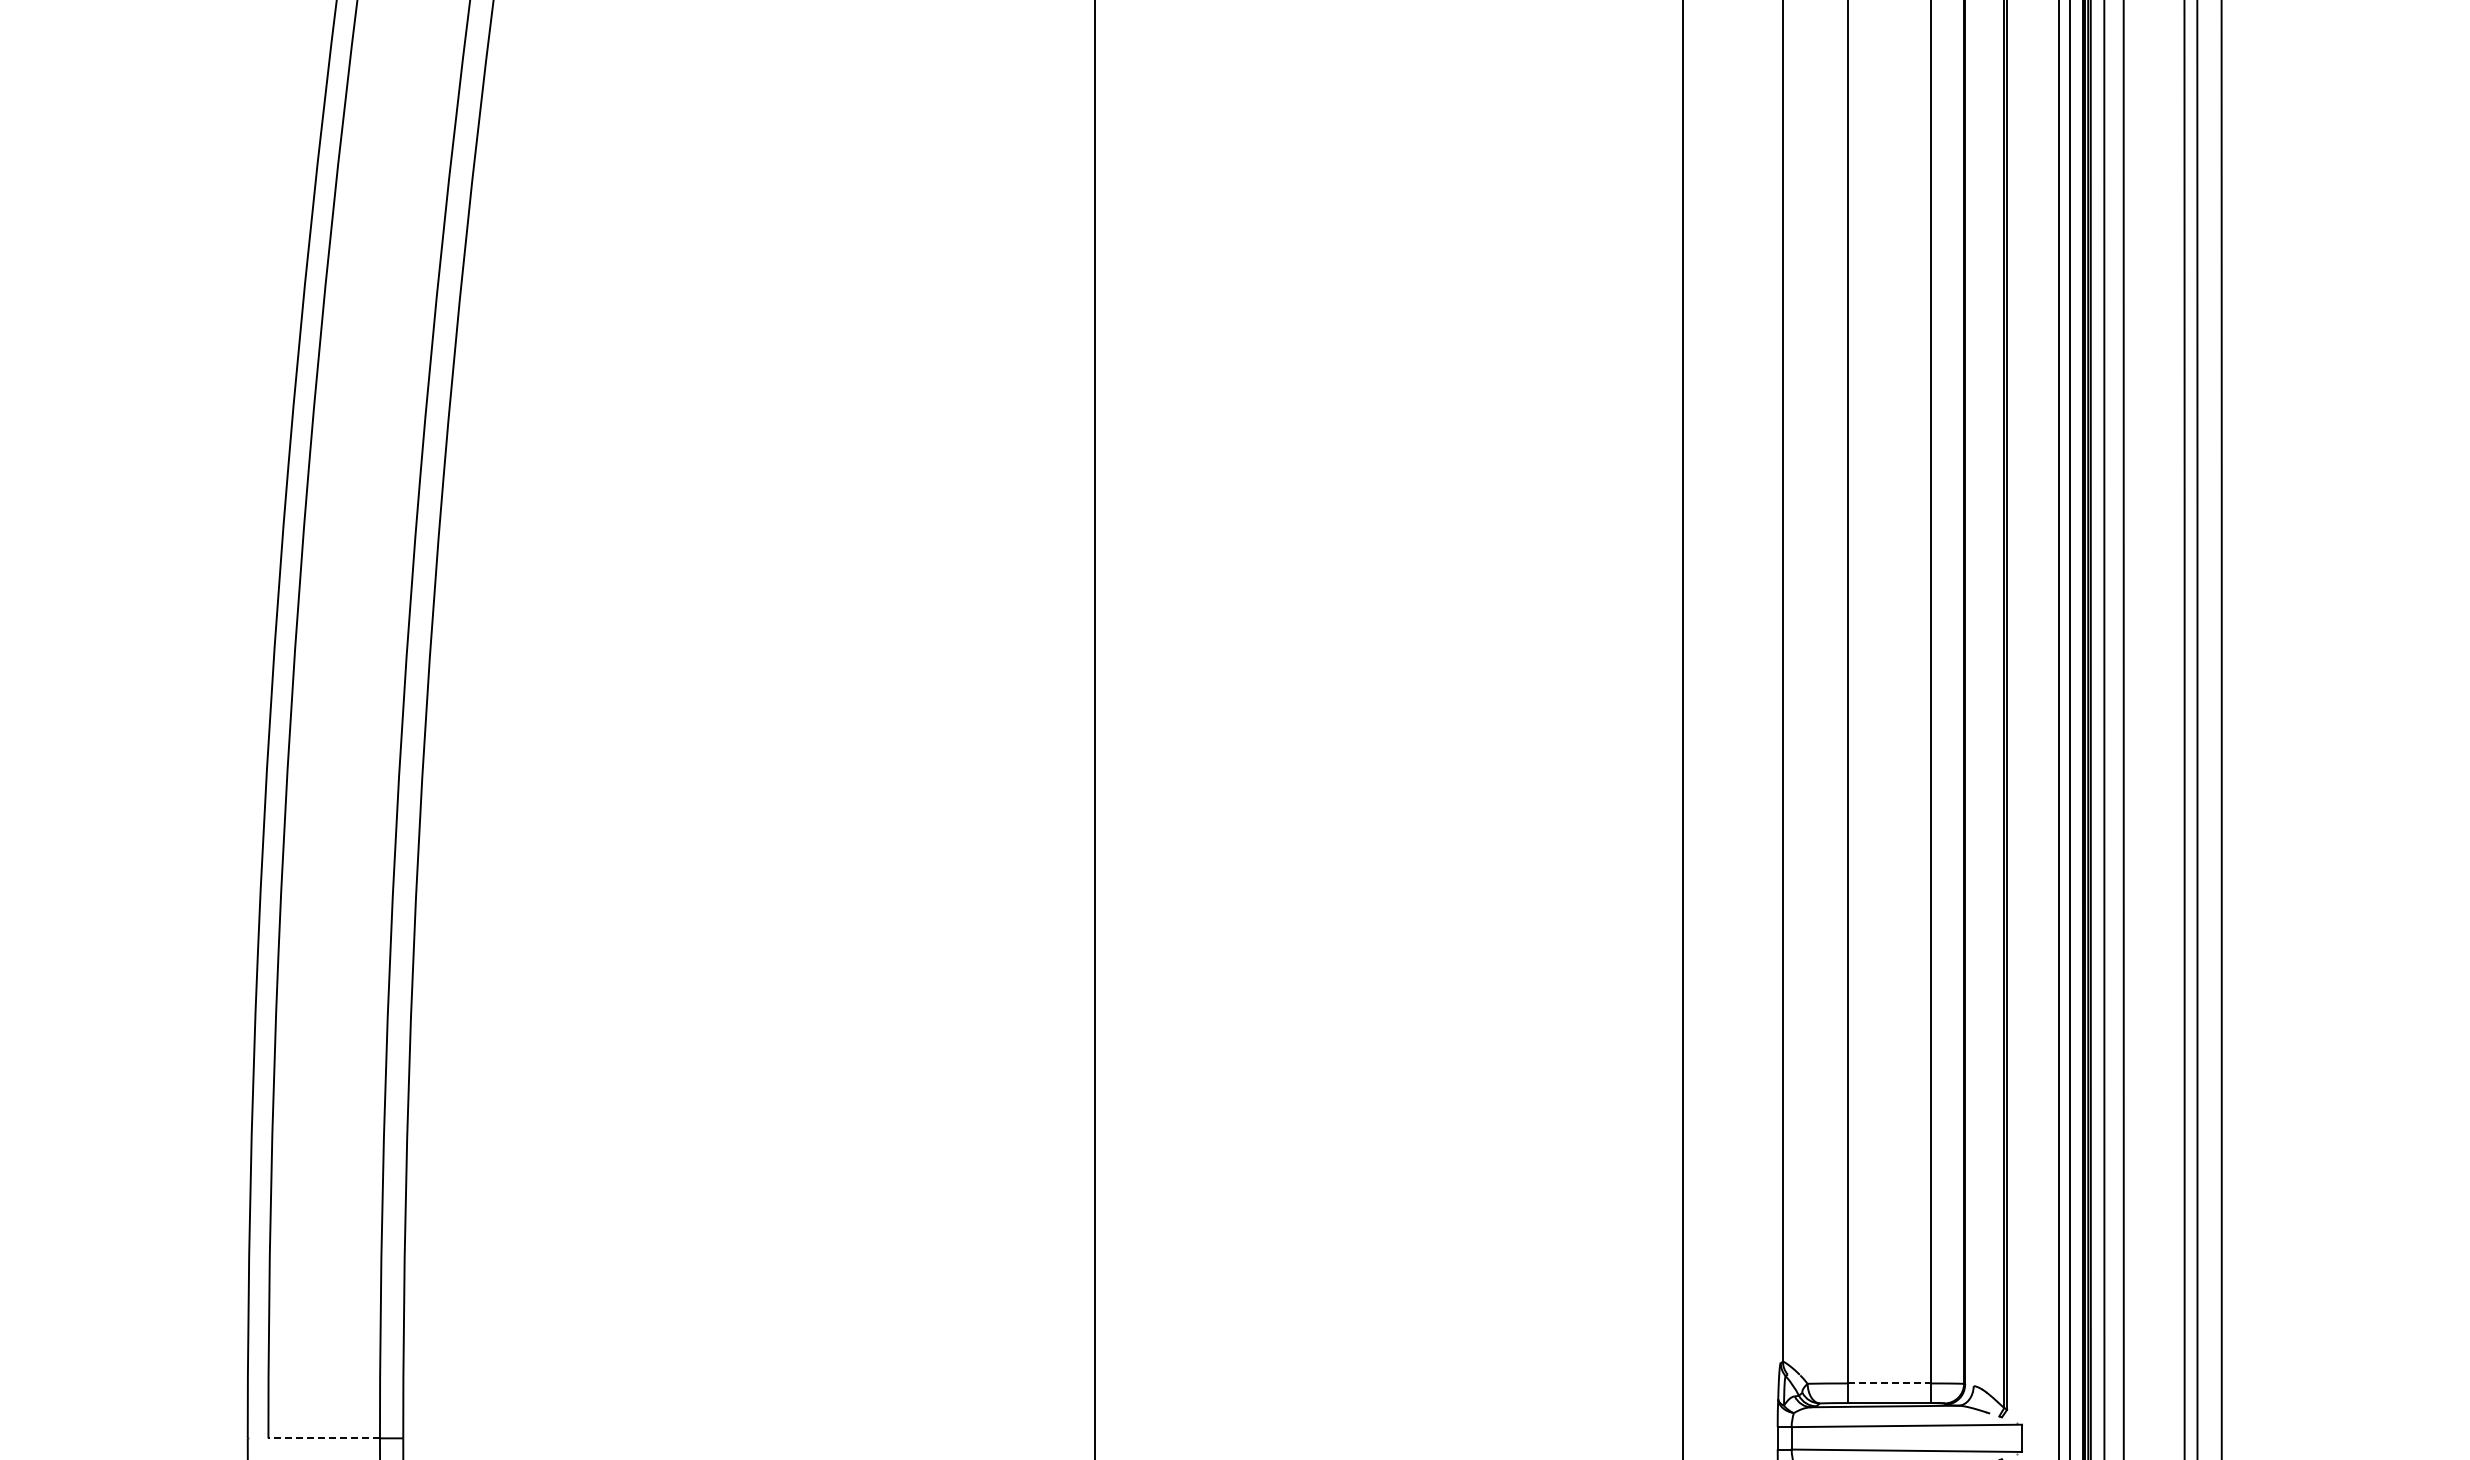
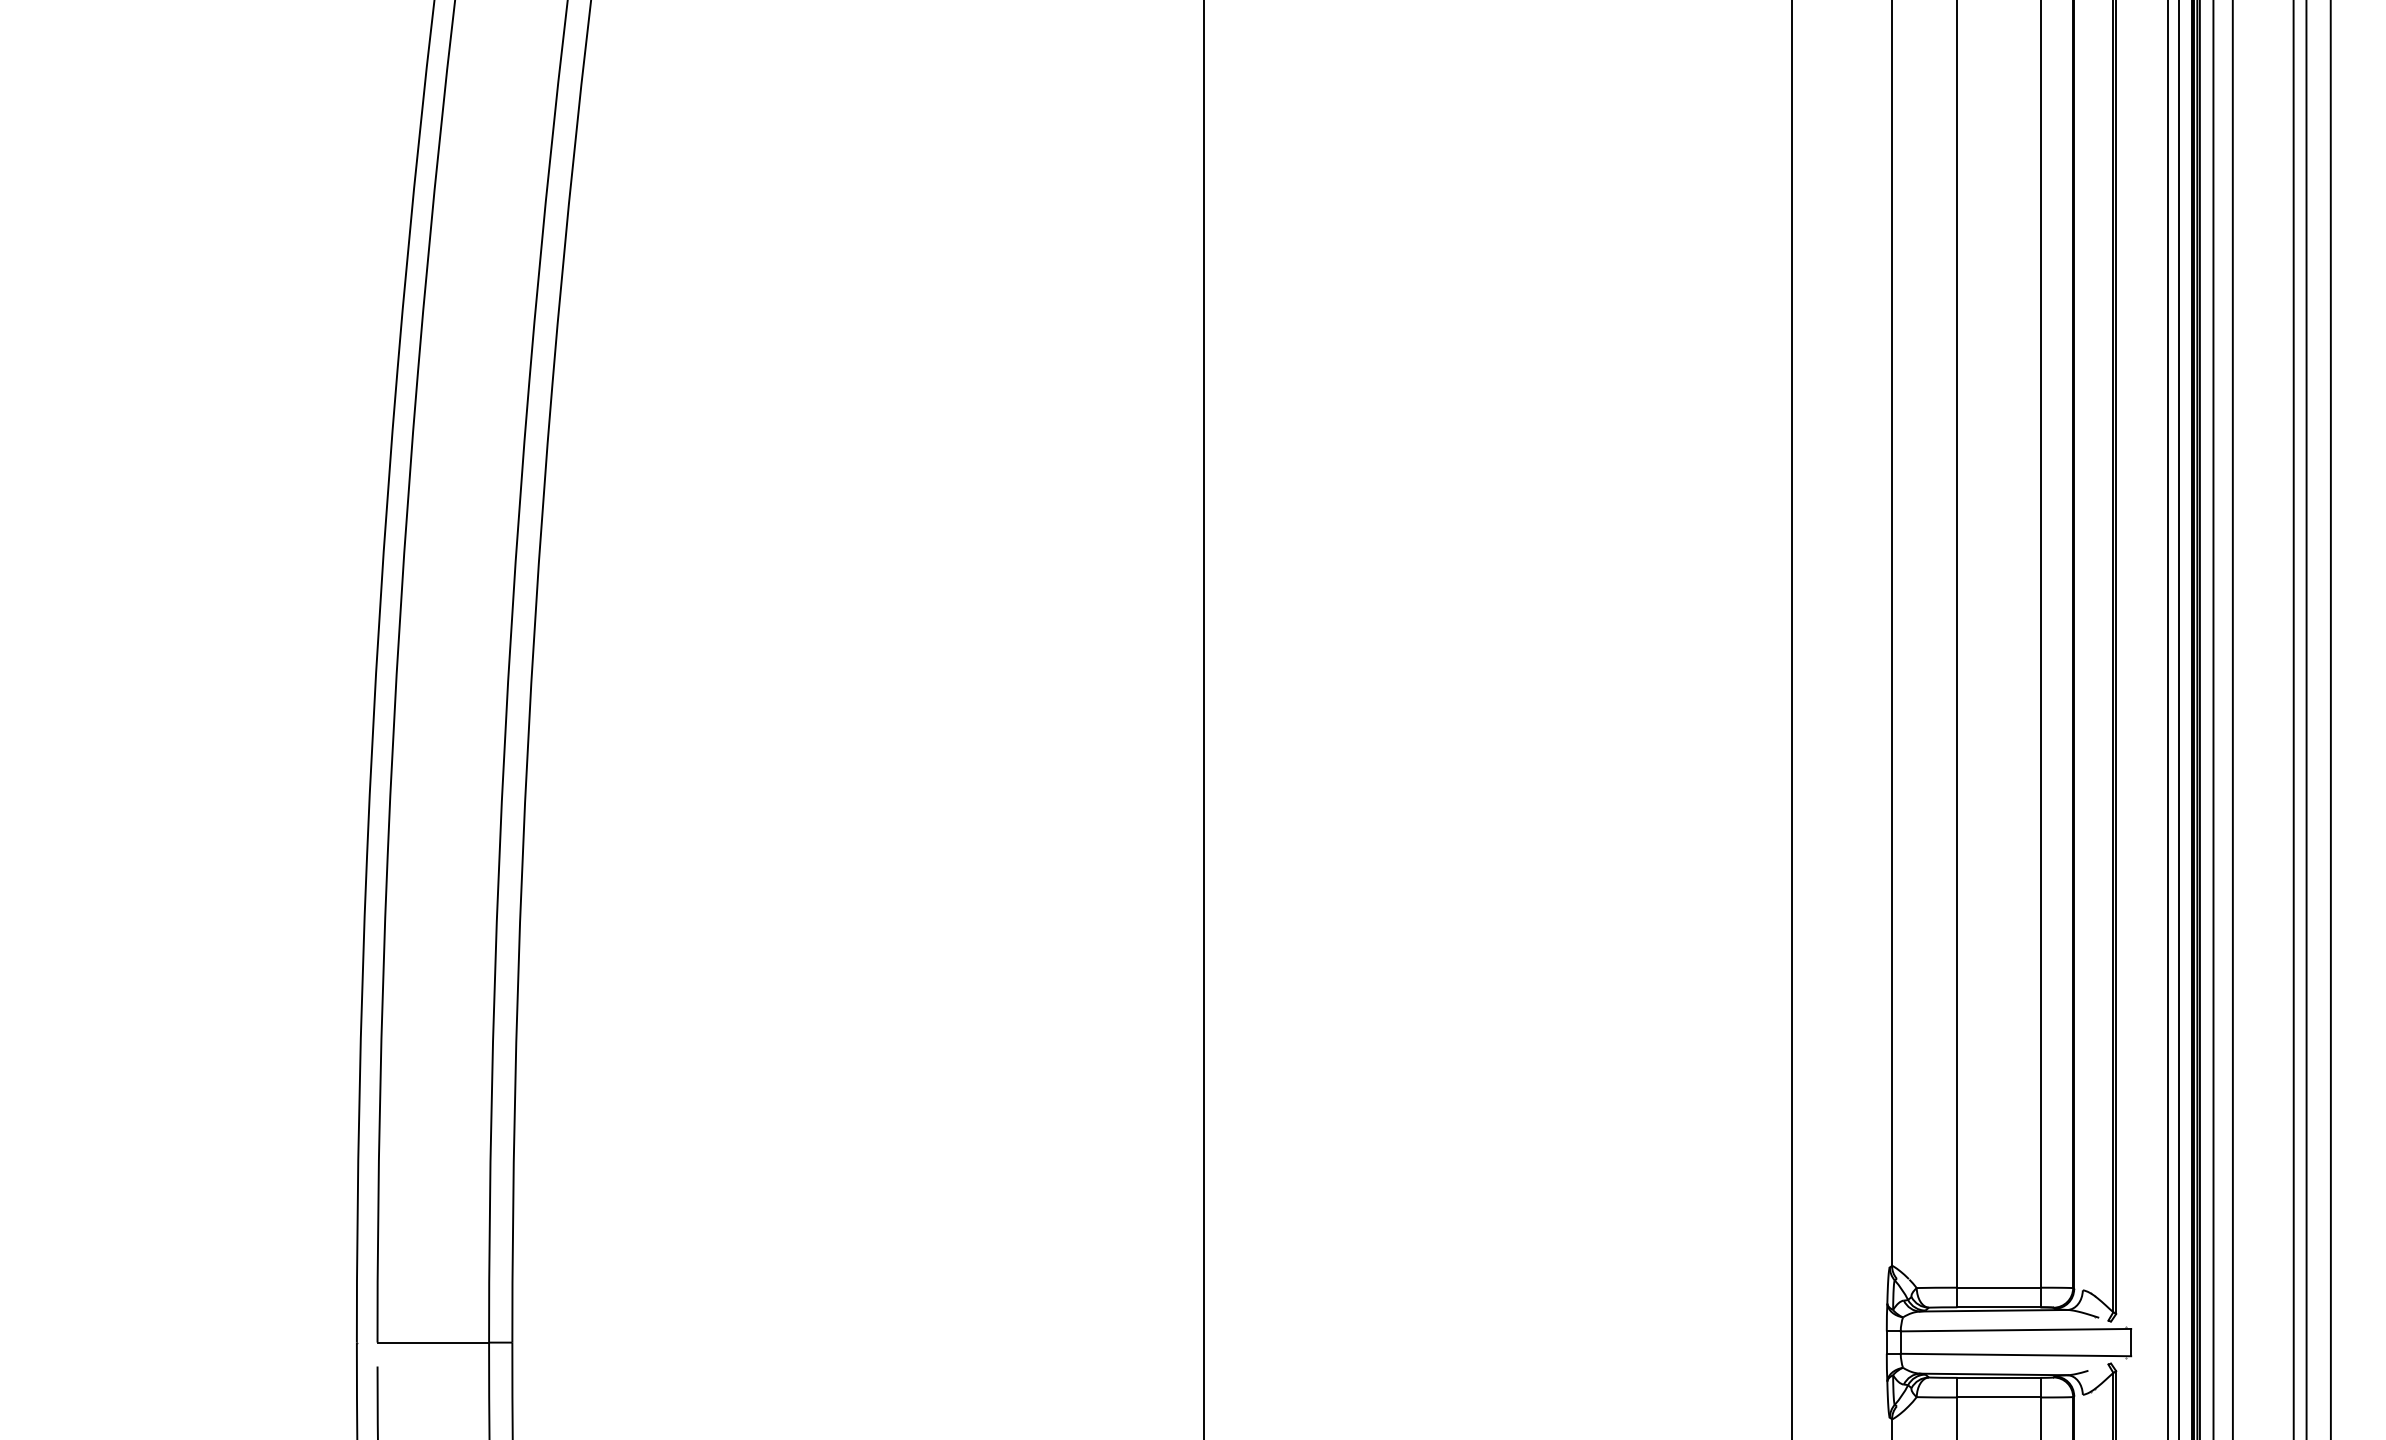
line: (1889, 1383) -> (1998, 1287), dashed -> solid
line: (324, 1438) -> (433, 1342), dashed -> solid

